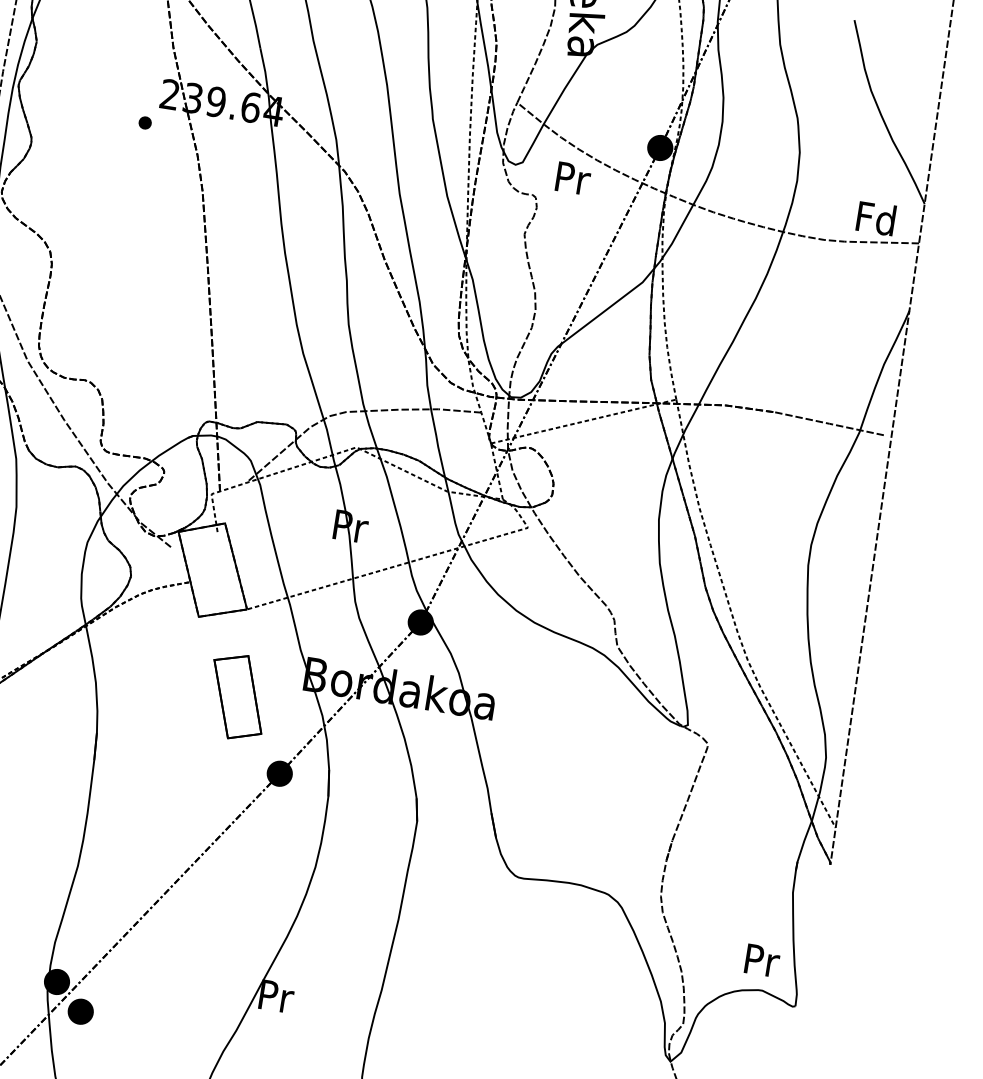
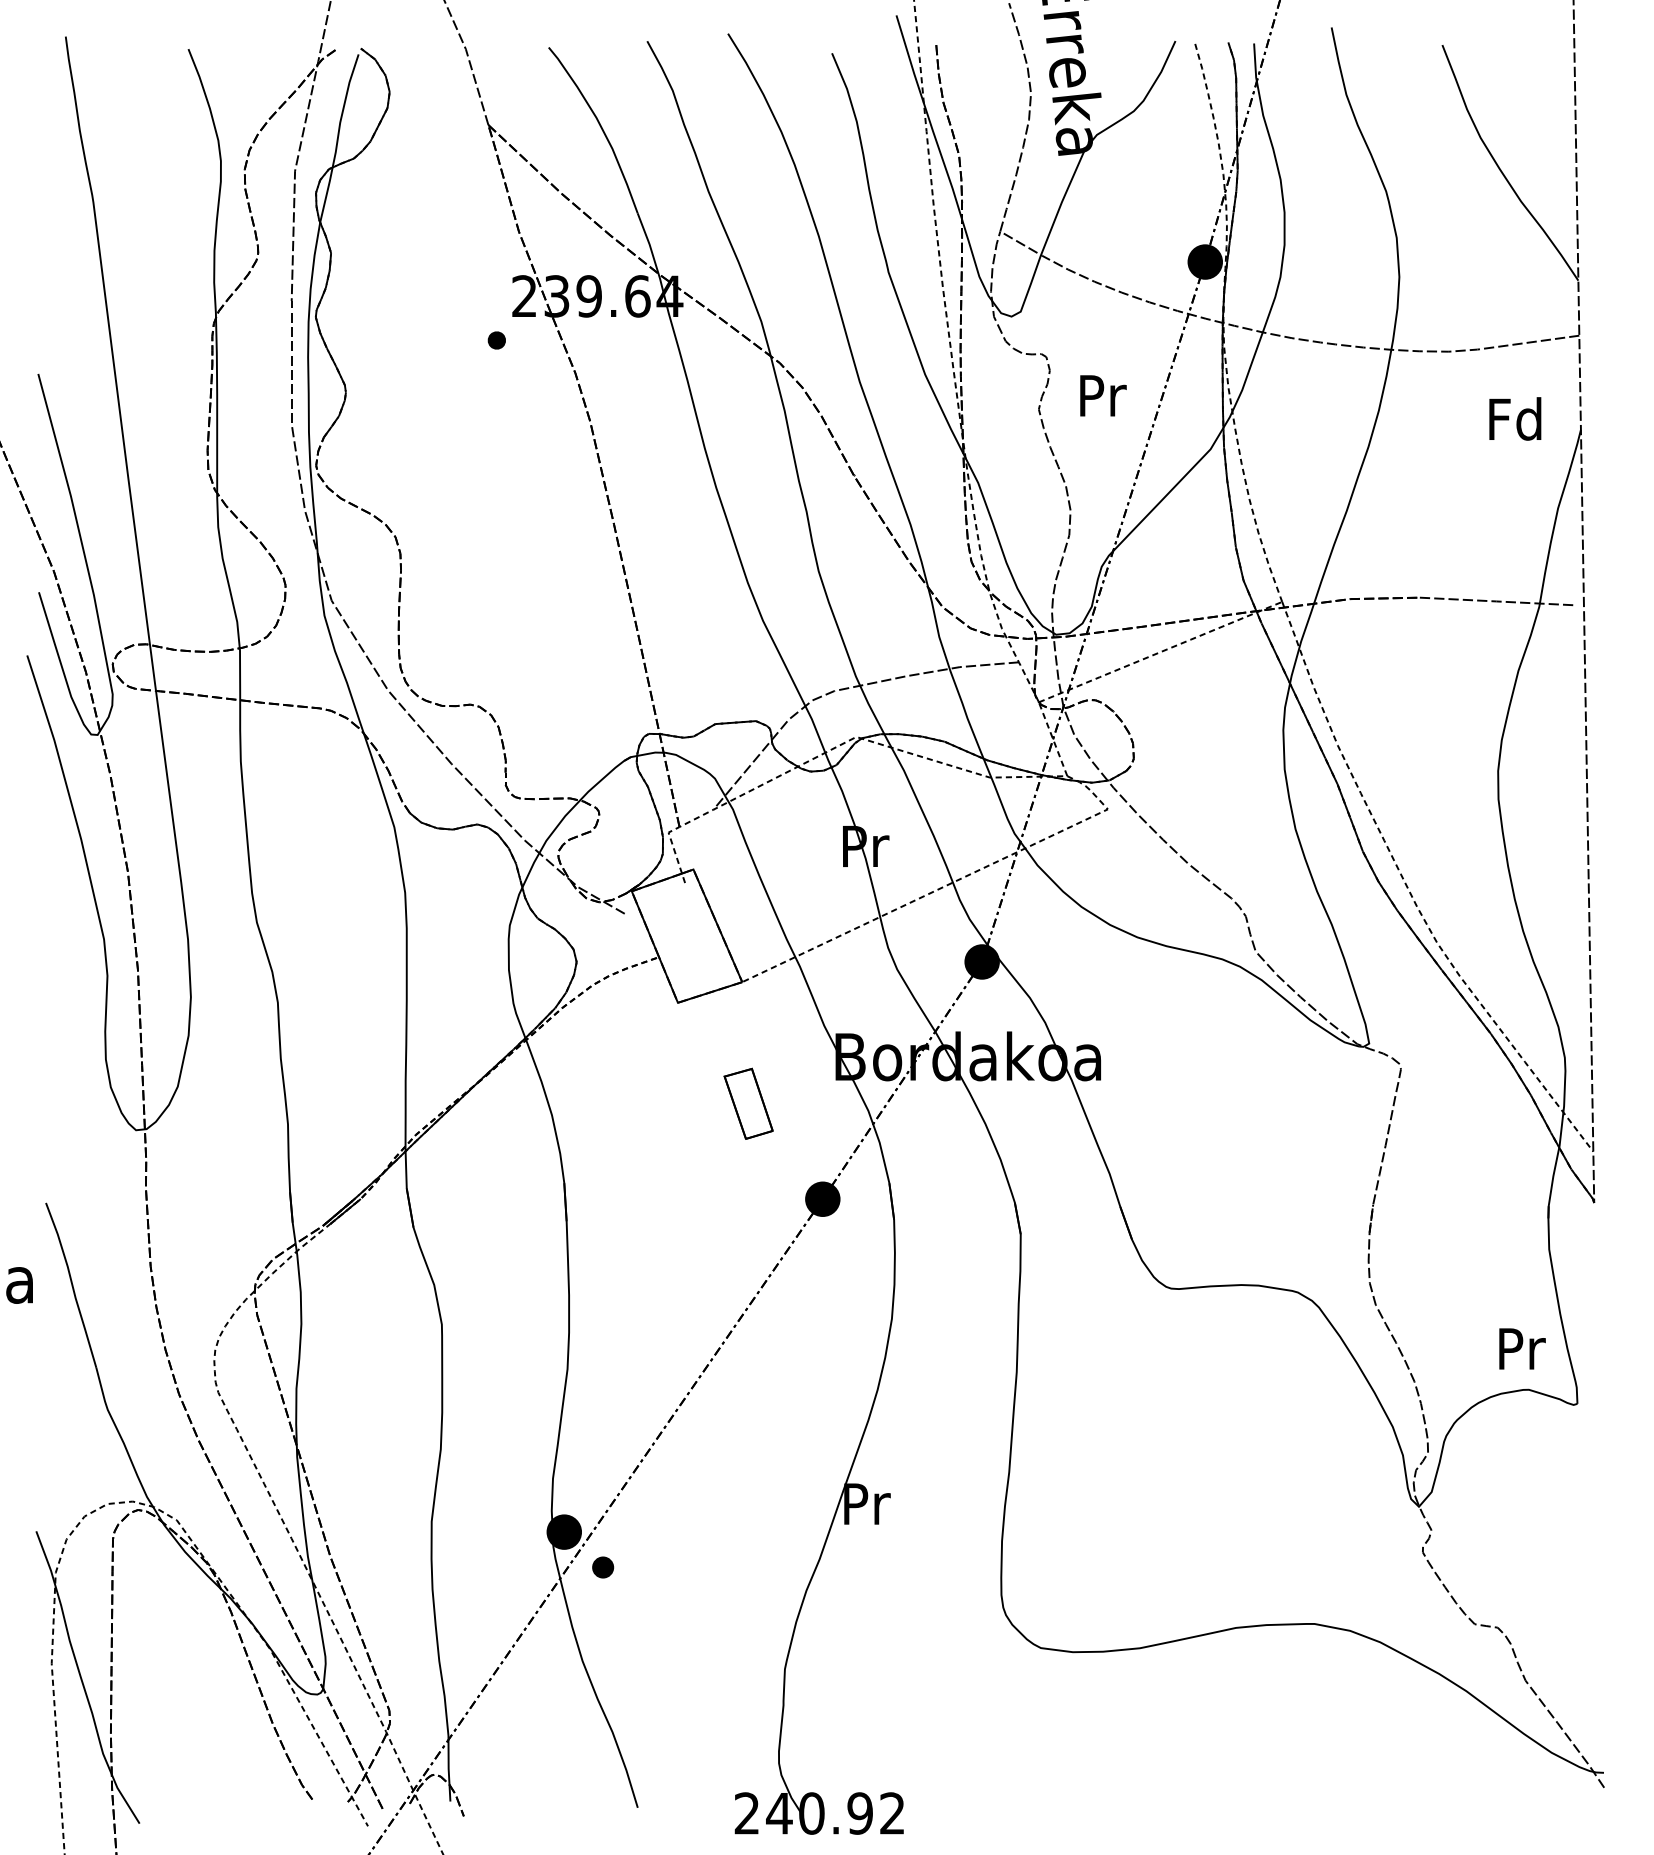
text: (573, 178) -> (1103, 395), moved
text: (876, 218) -> (1515, 418), moved
part: (237, 696) -> (748, 1103), size x0.6
part: (80, 1011) -> (602, 1567), size x0.6

